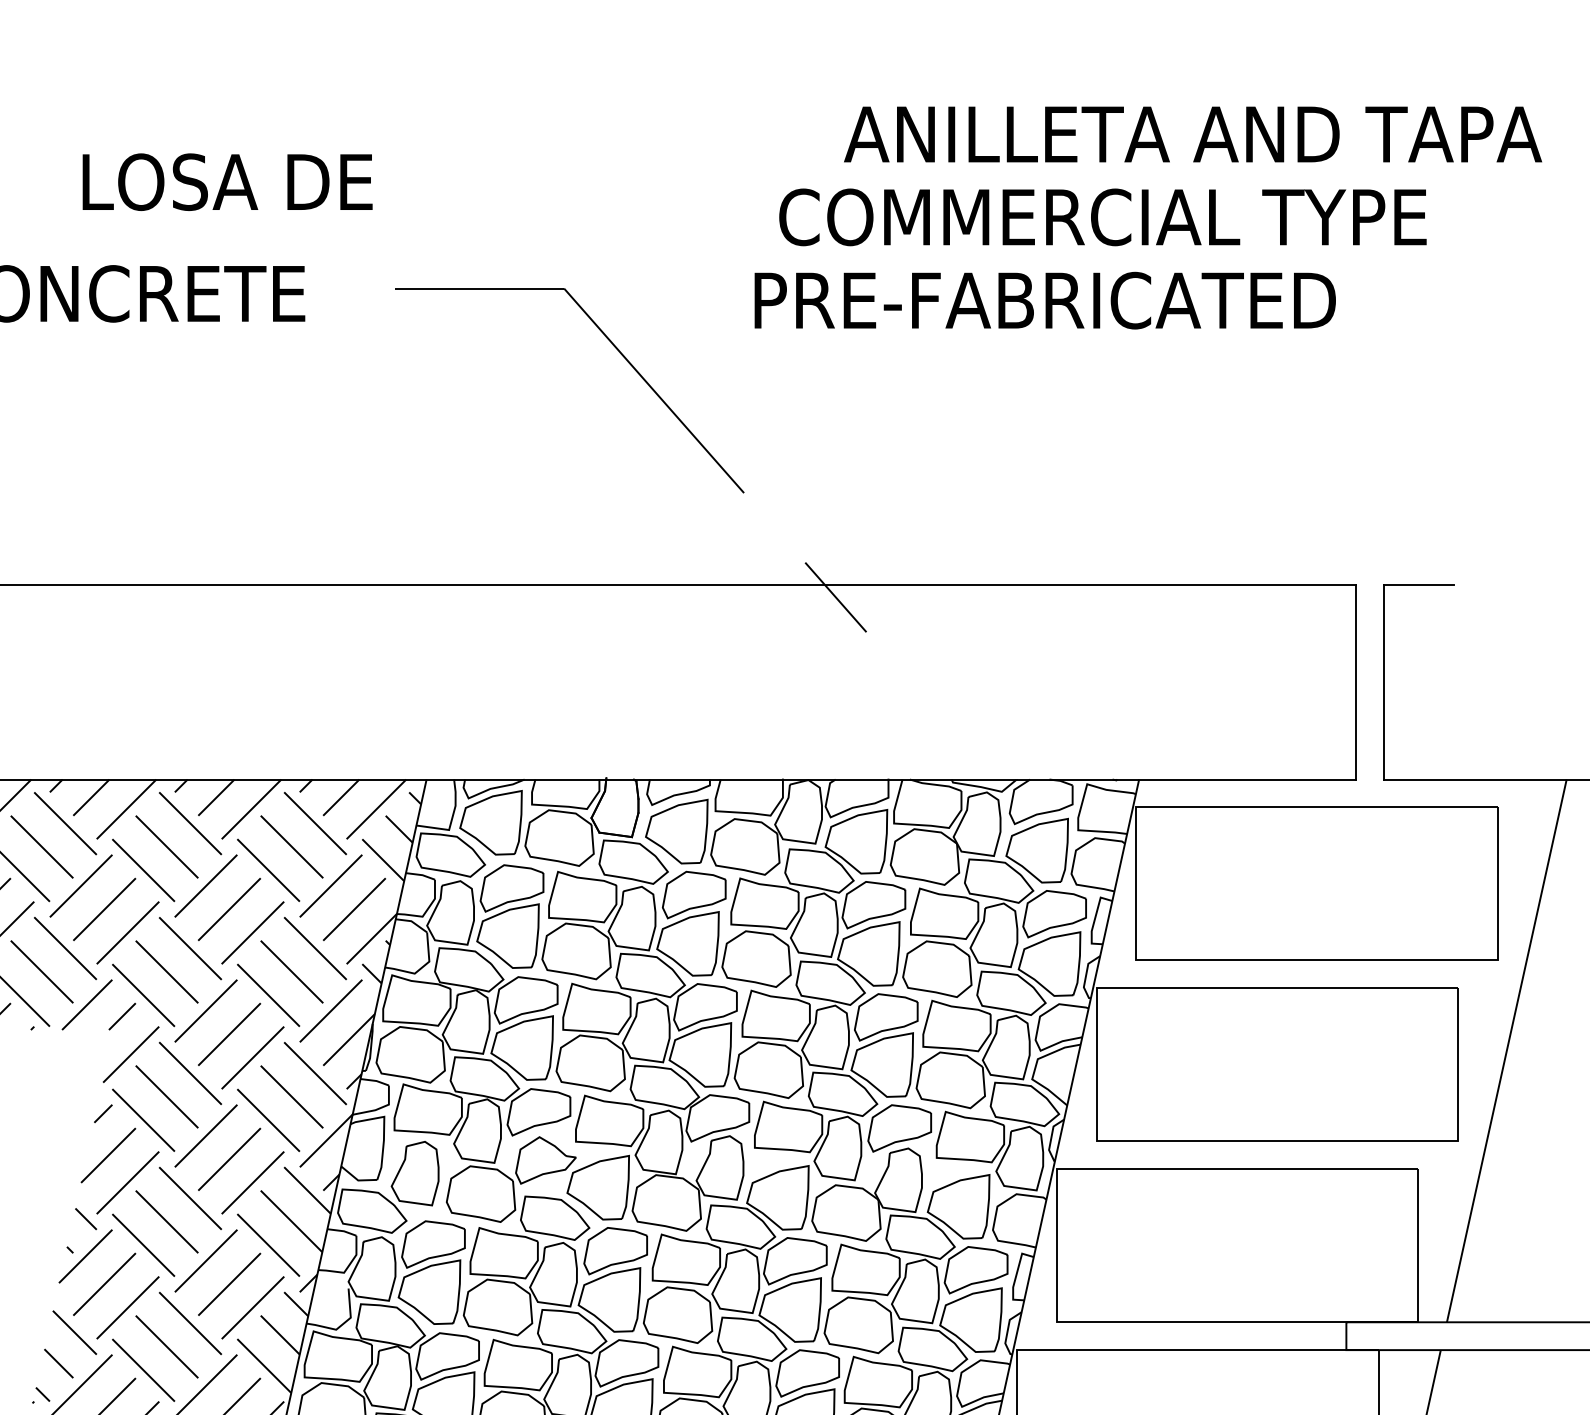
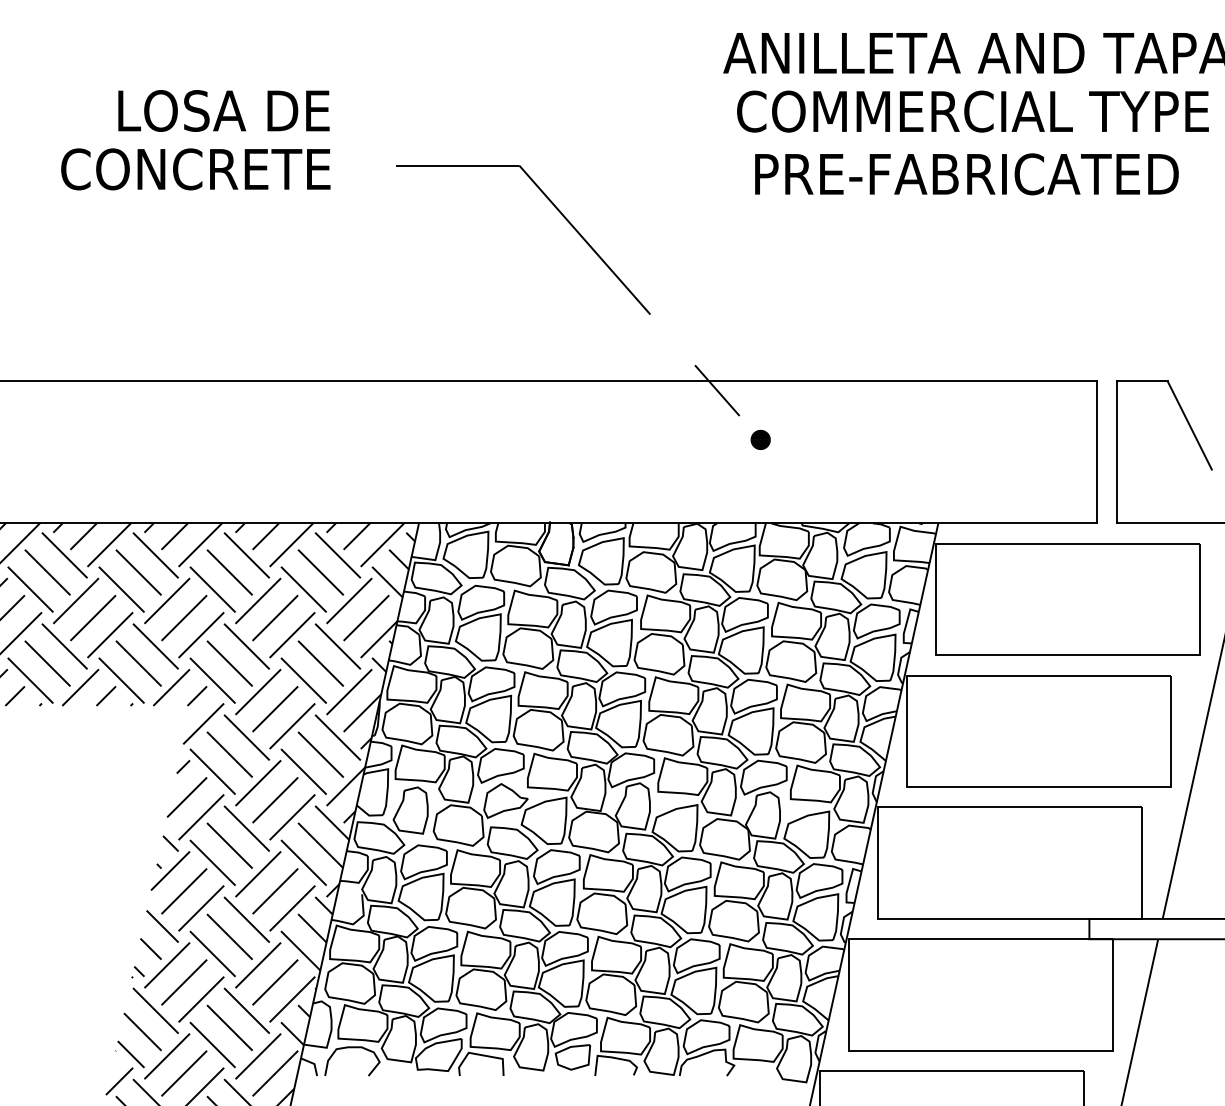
text: (226, 181) -> (223, 110), moved
text: (1102, 217) -> (972, 111), moved
text: (1044, 300) -> (966, 174), moved
line: (1483, 645) -> (1189, 425), added
part: (895, 664) -> (760, 439), added

